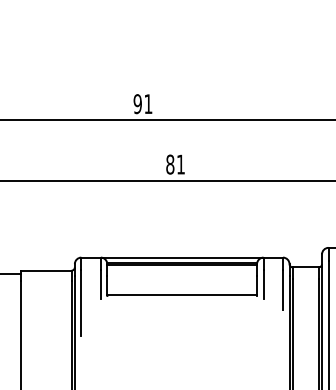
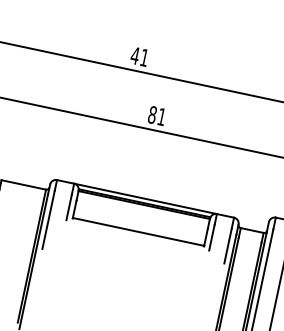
text: (137, 104) -> (134, 56), 91 -> 41

